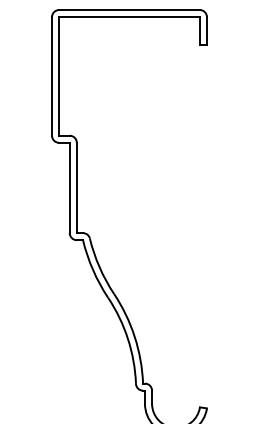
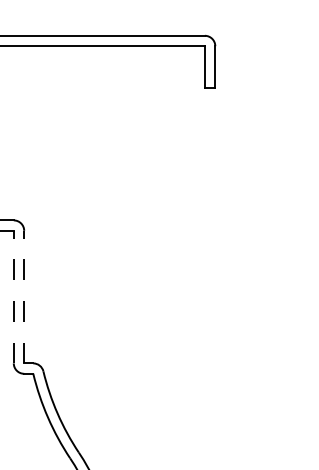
line: (69, 187) -> (13, 296), solid -> dashed
line: (76, 187) -> (23, 296), solid -> dashed

